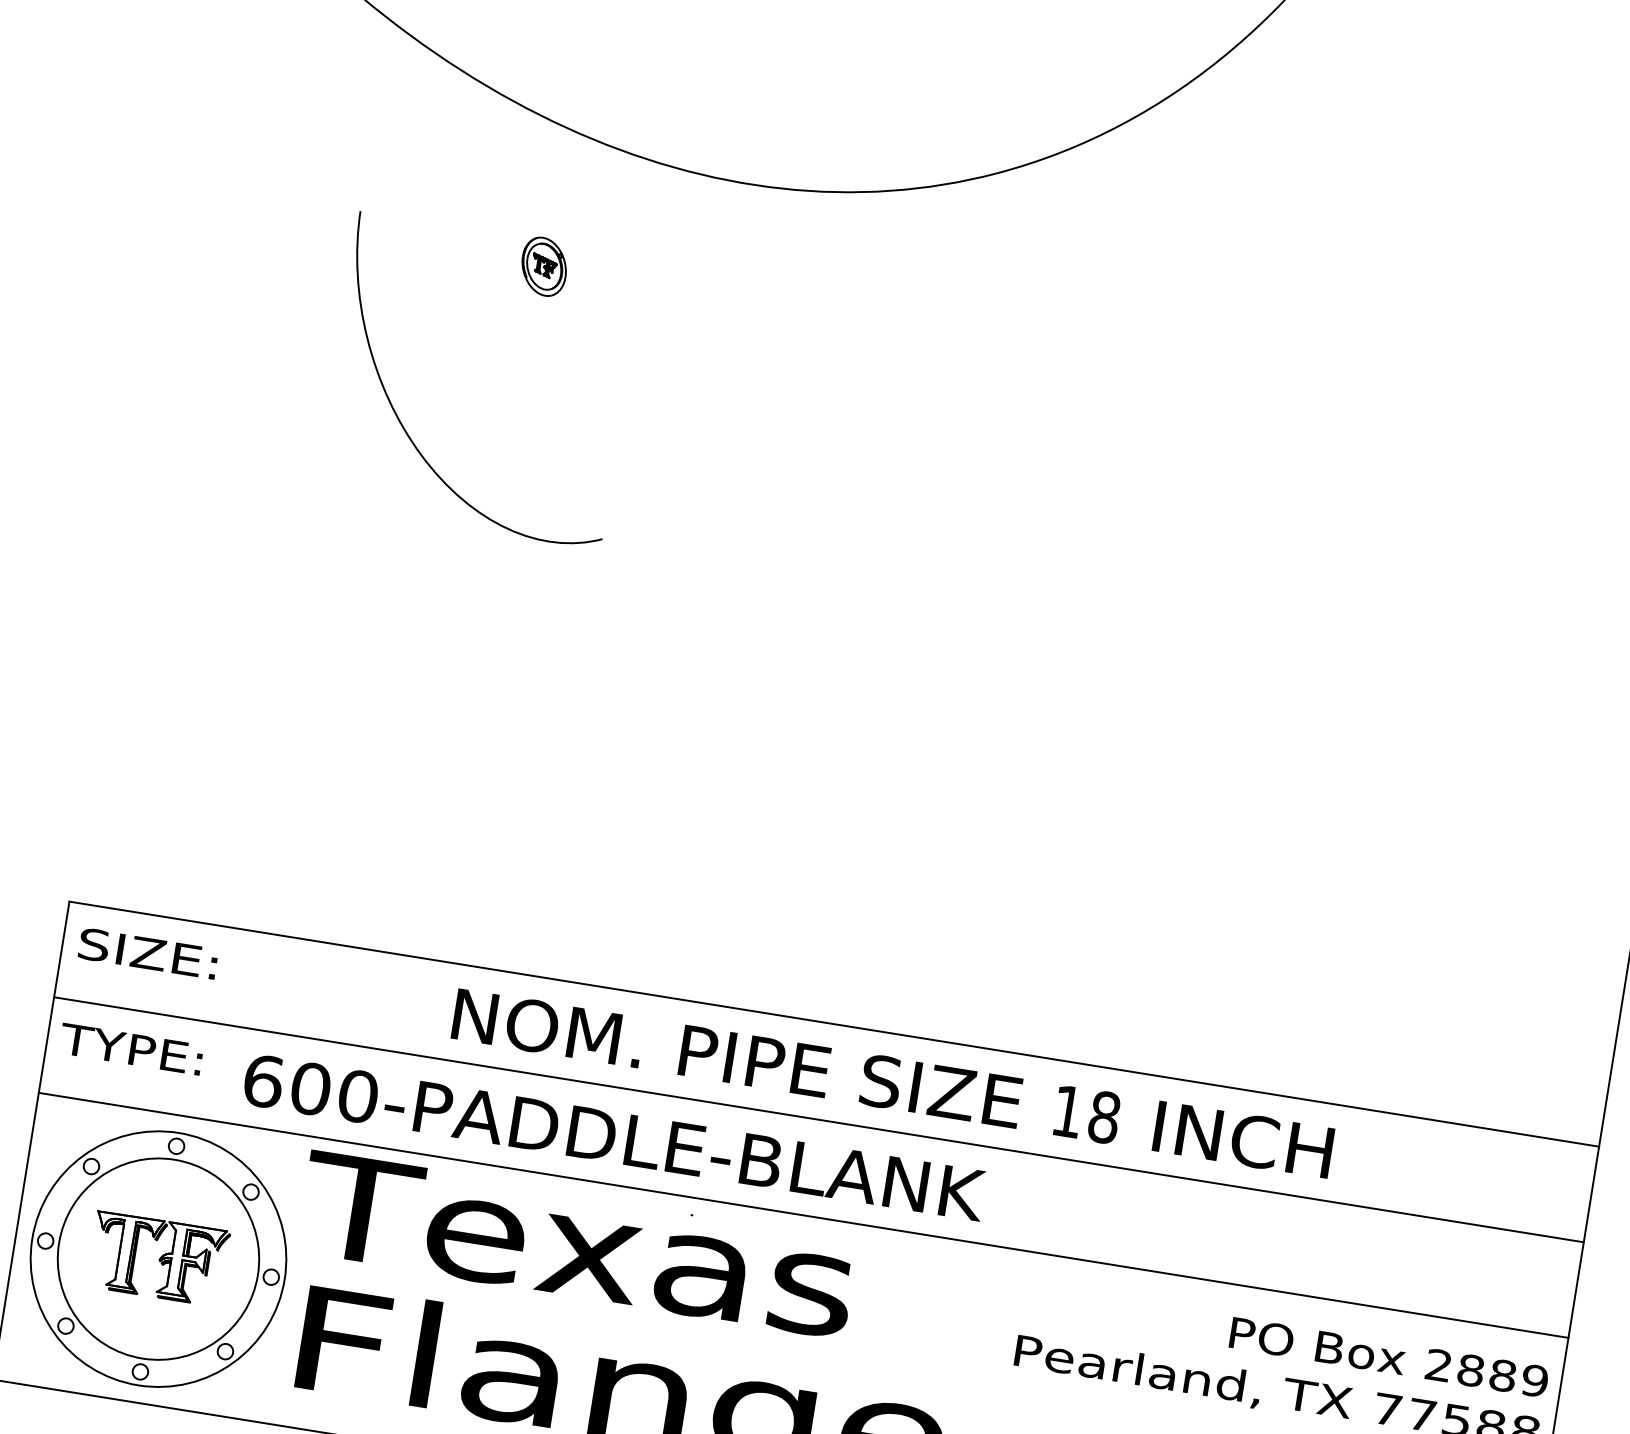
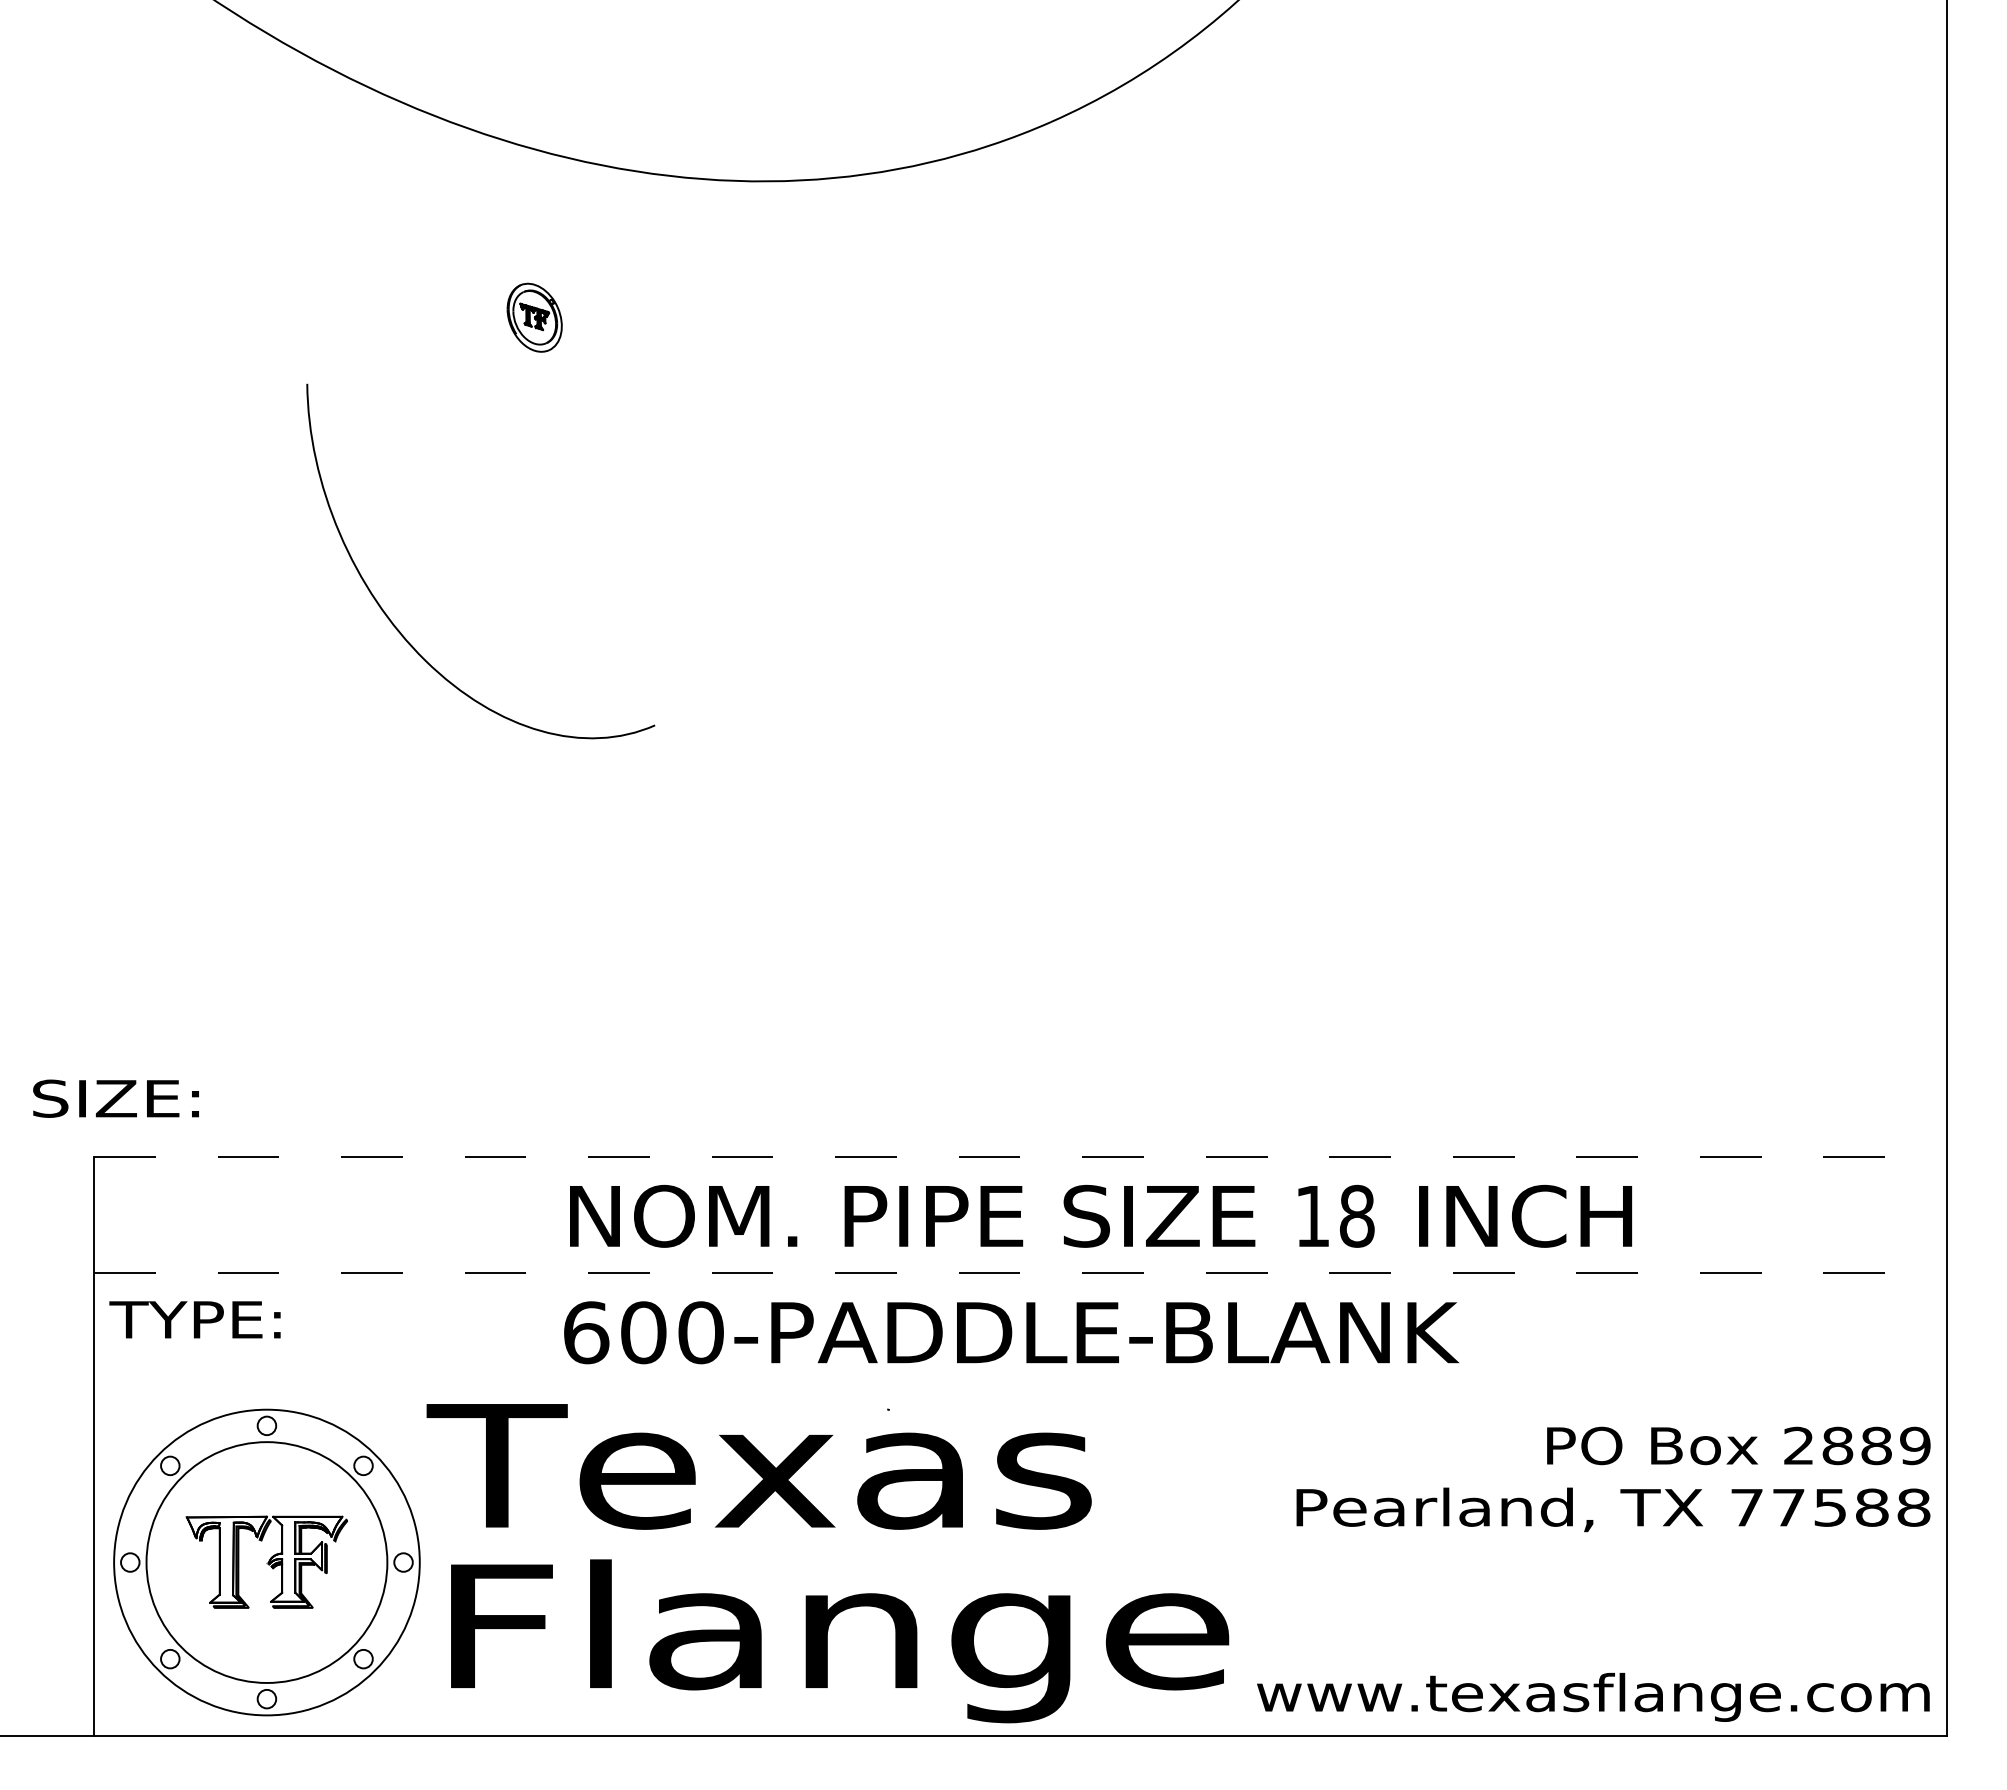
curve: (402, 423) -> (396, 626), moved
text: (147, 953) -> (115, 1098), moved
line: (834, 1024) -> (1020, 1157), solid -> dashed
line: (818, 1120) -> (1020, 1273), solid -> dashed
text: (614, 1137) -> (1011, 1332), moved
line: (803, 1215) -> (1020, 1388), removed

